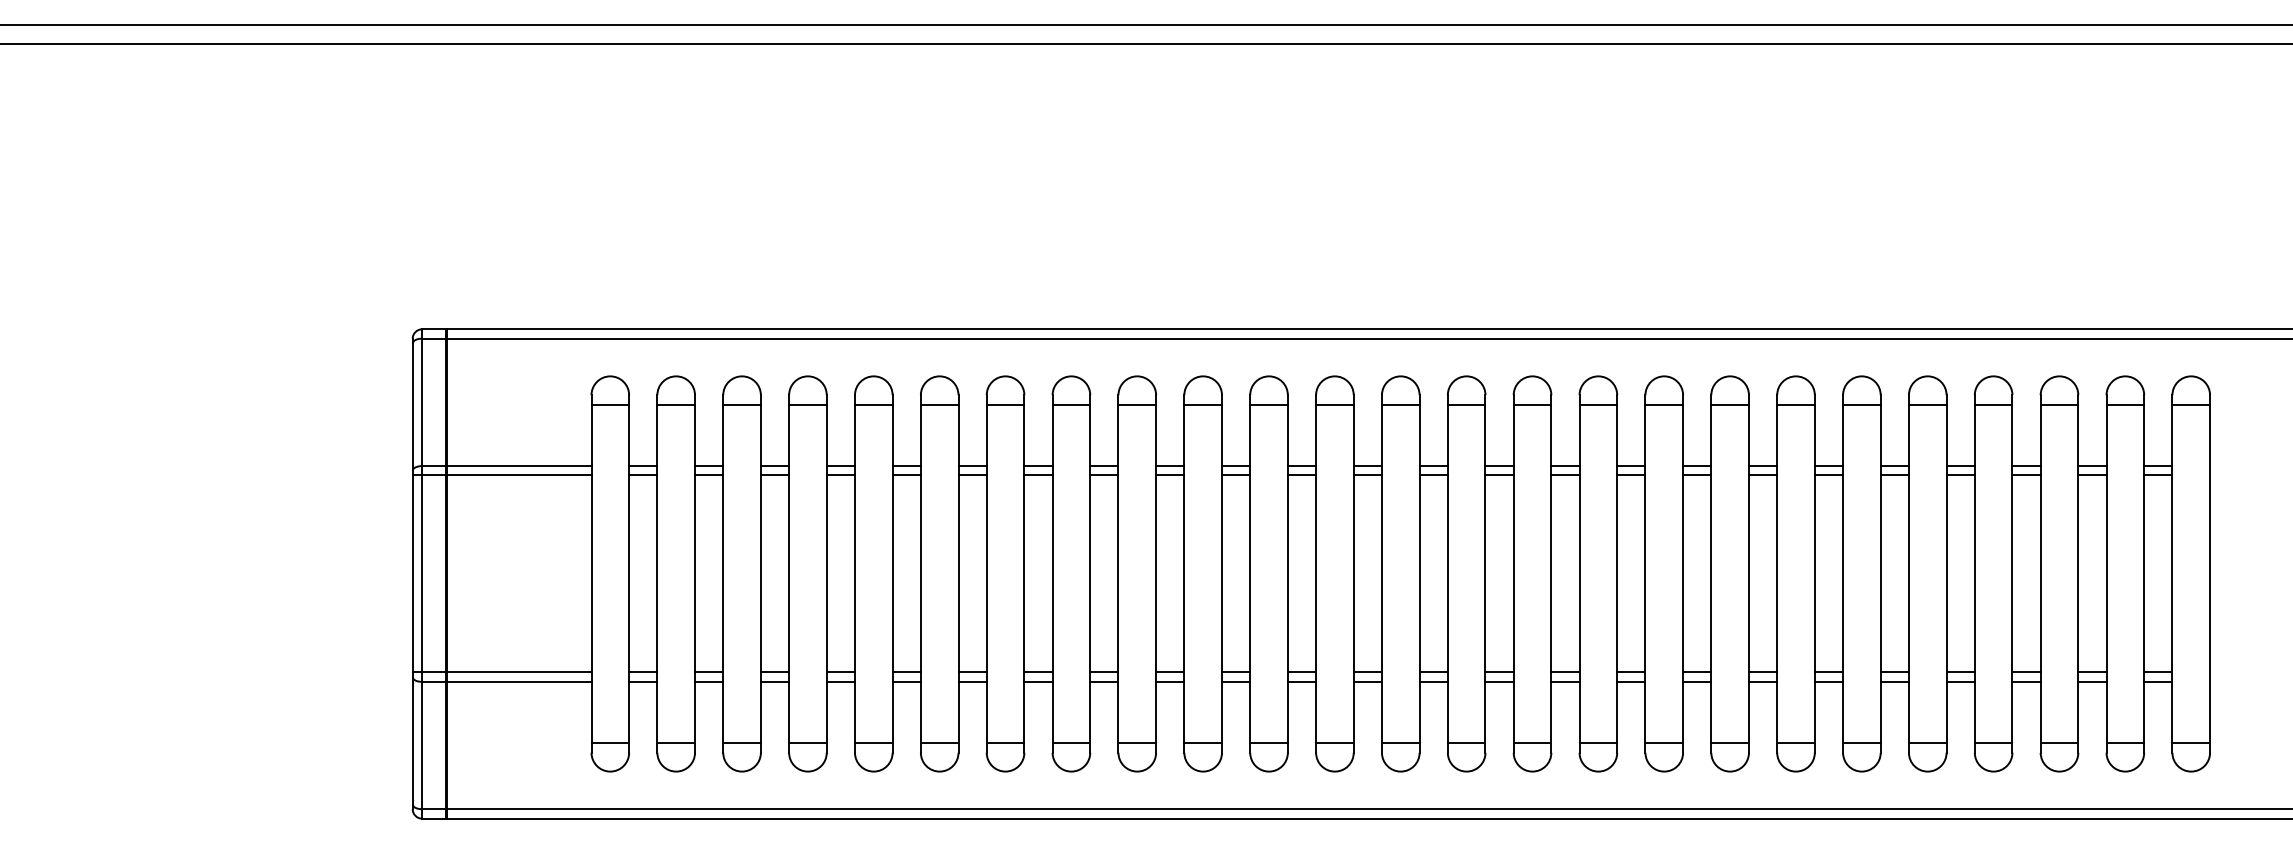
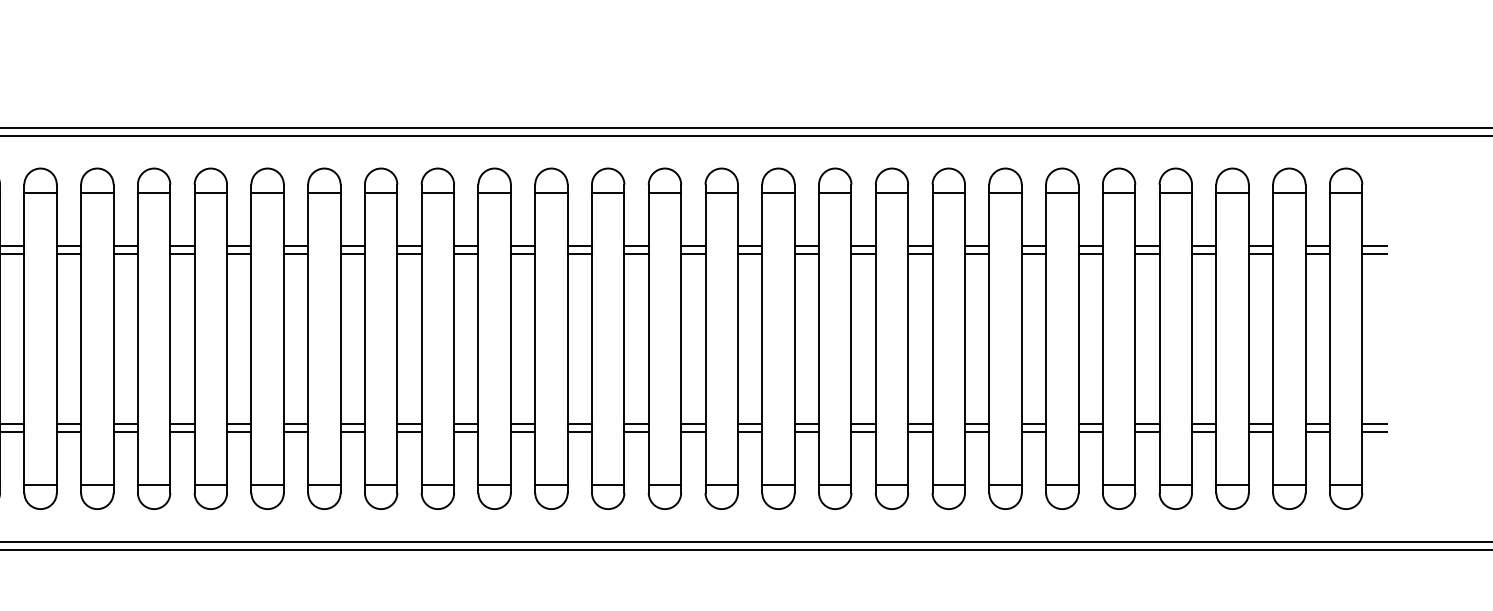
line: (2224, 466) -> (1374, 246), added
line: (2224, 475) -> (1374, 253), added
line: (2224, 672) -> (1374, 423), added
line: (2224, 681) -> (1374, 431), added

